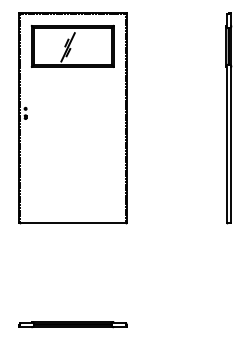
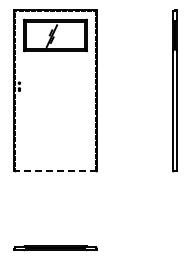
line: (72, 222) -> (55, 170), solid -> dashed

